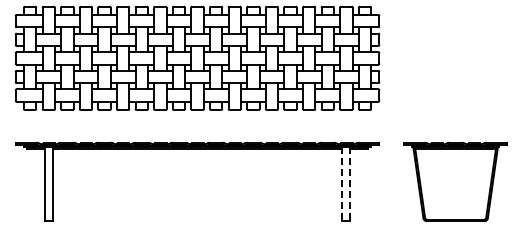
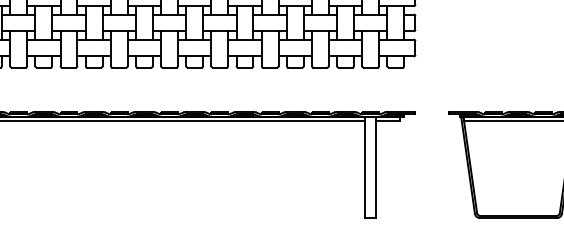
line: (342, 184) -> (365, 168), dashed -> solid
line: (350, 184) -> (376, 168), dashed -> solid

